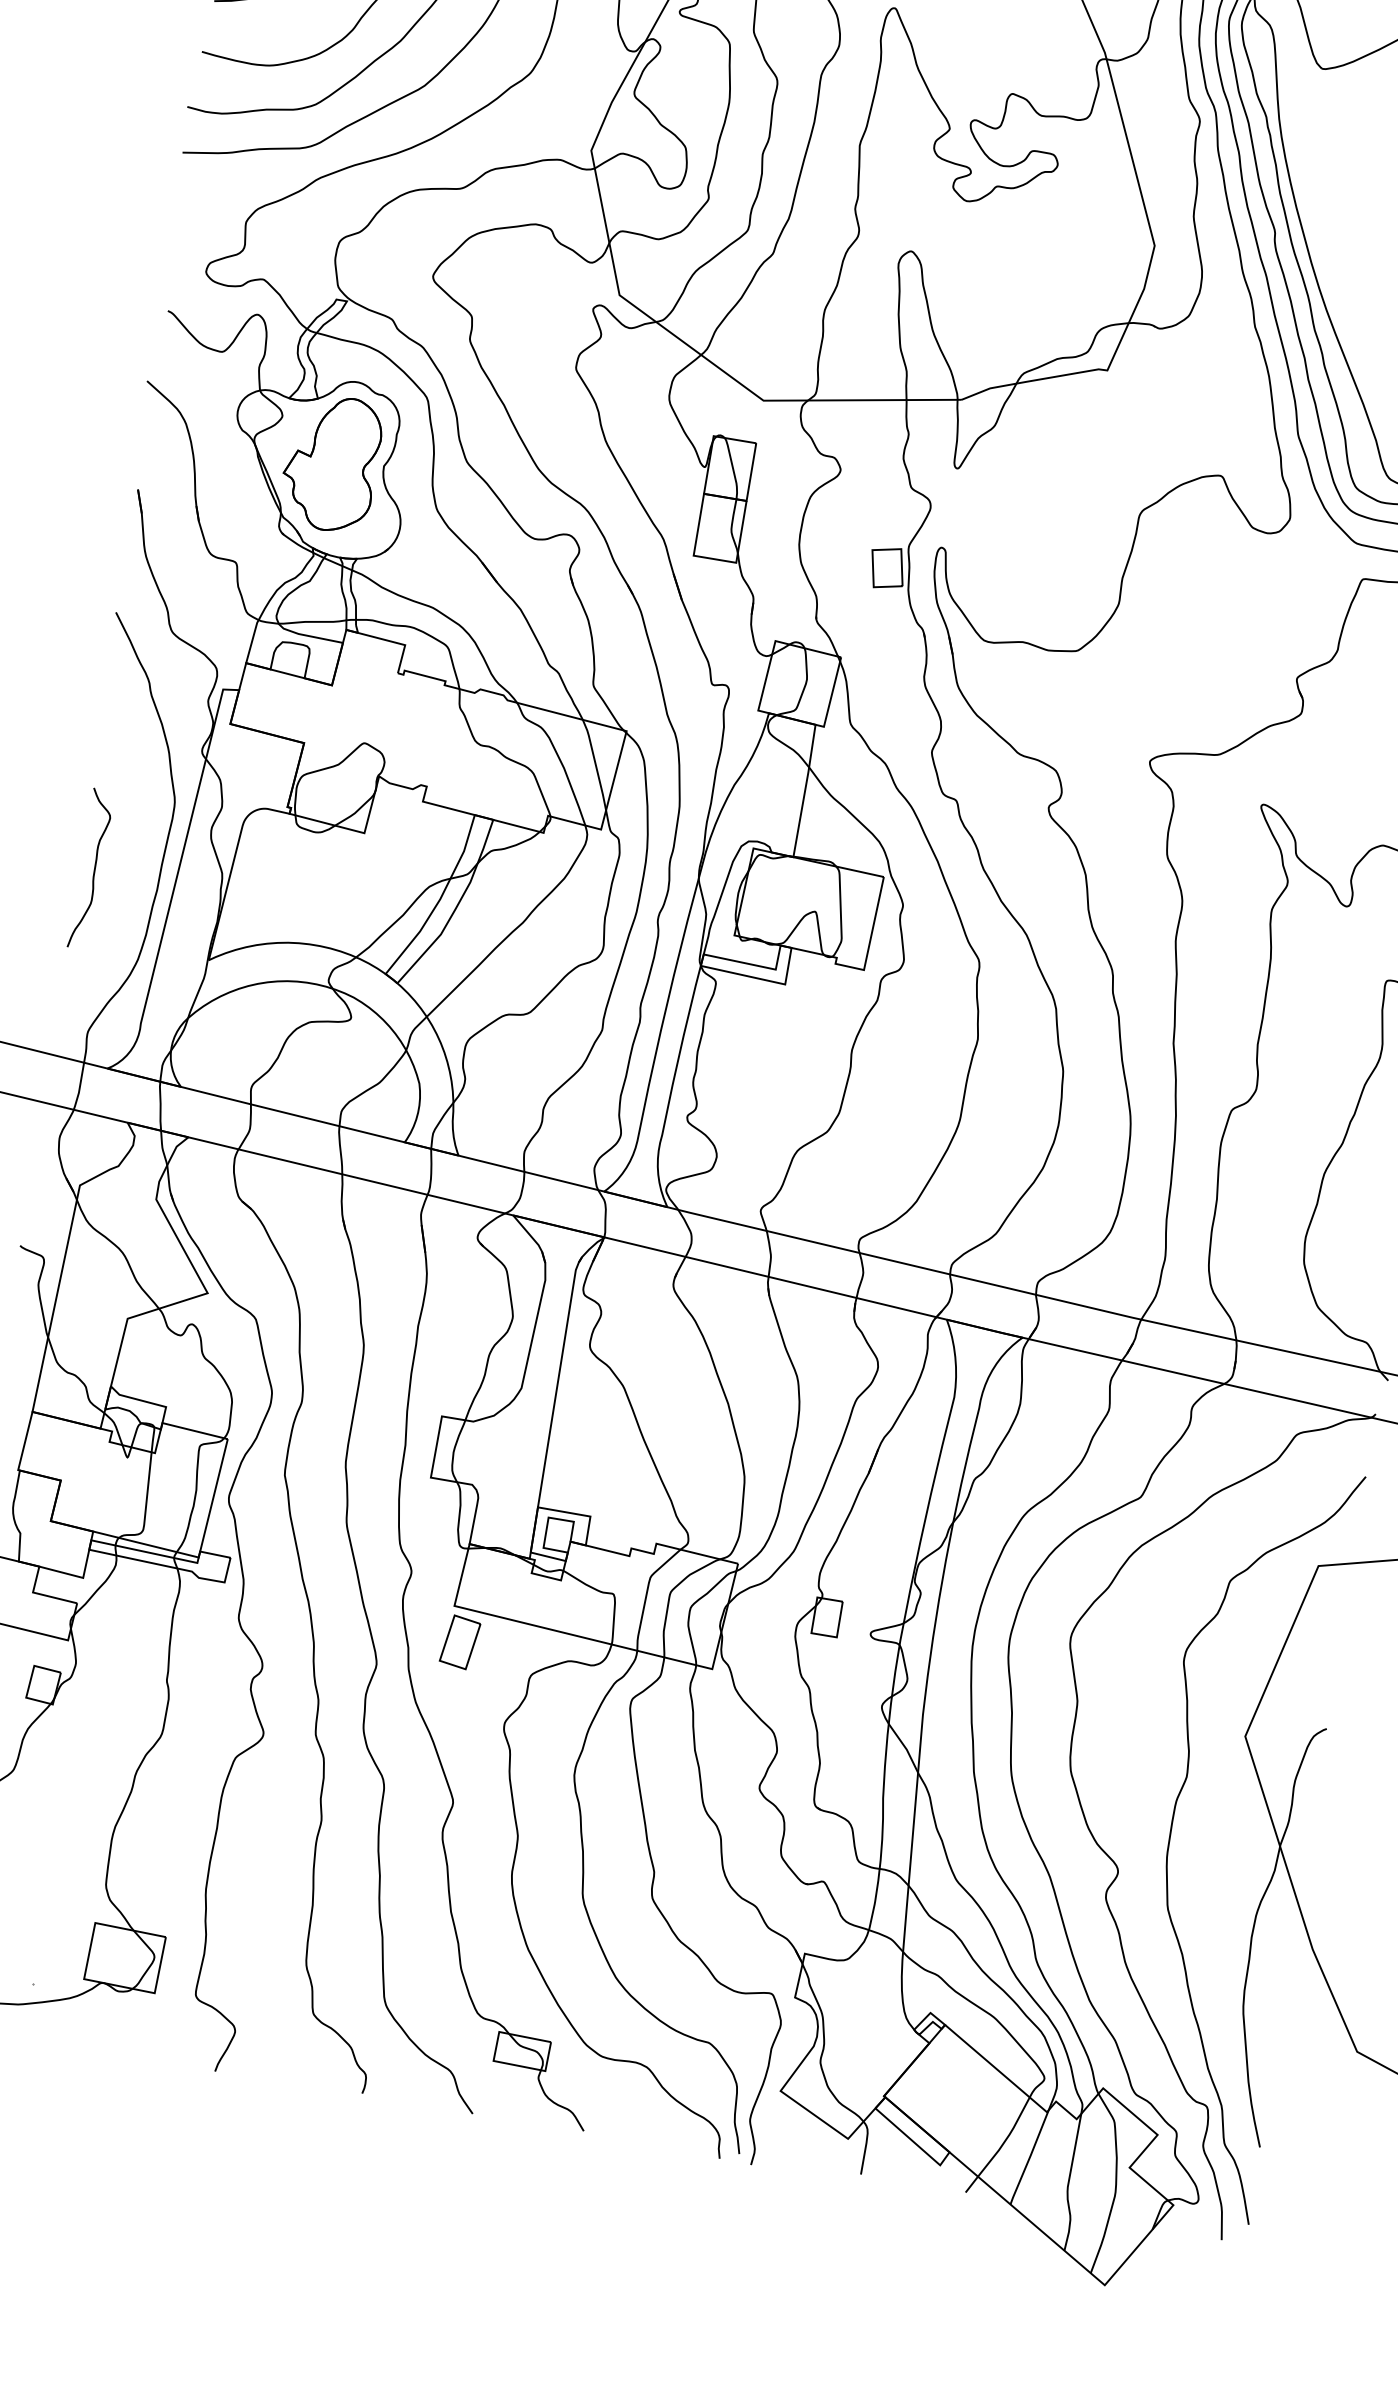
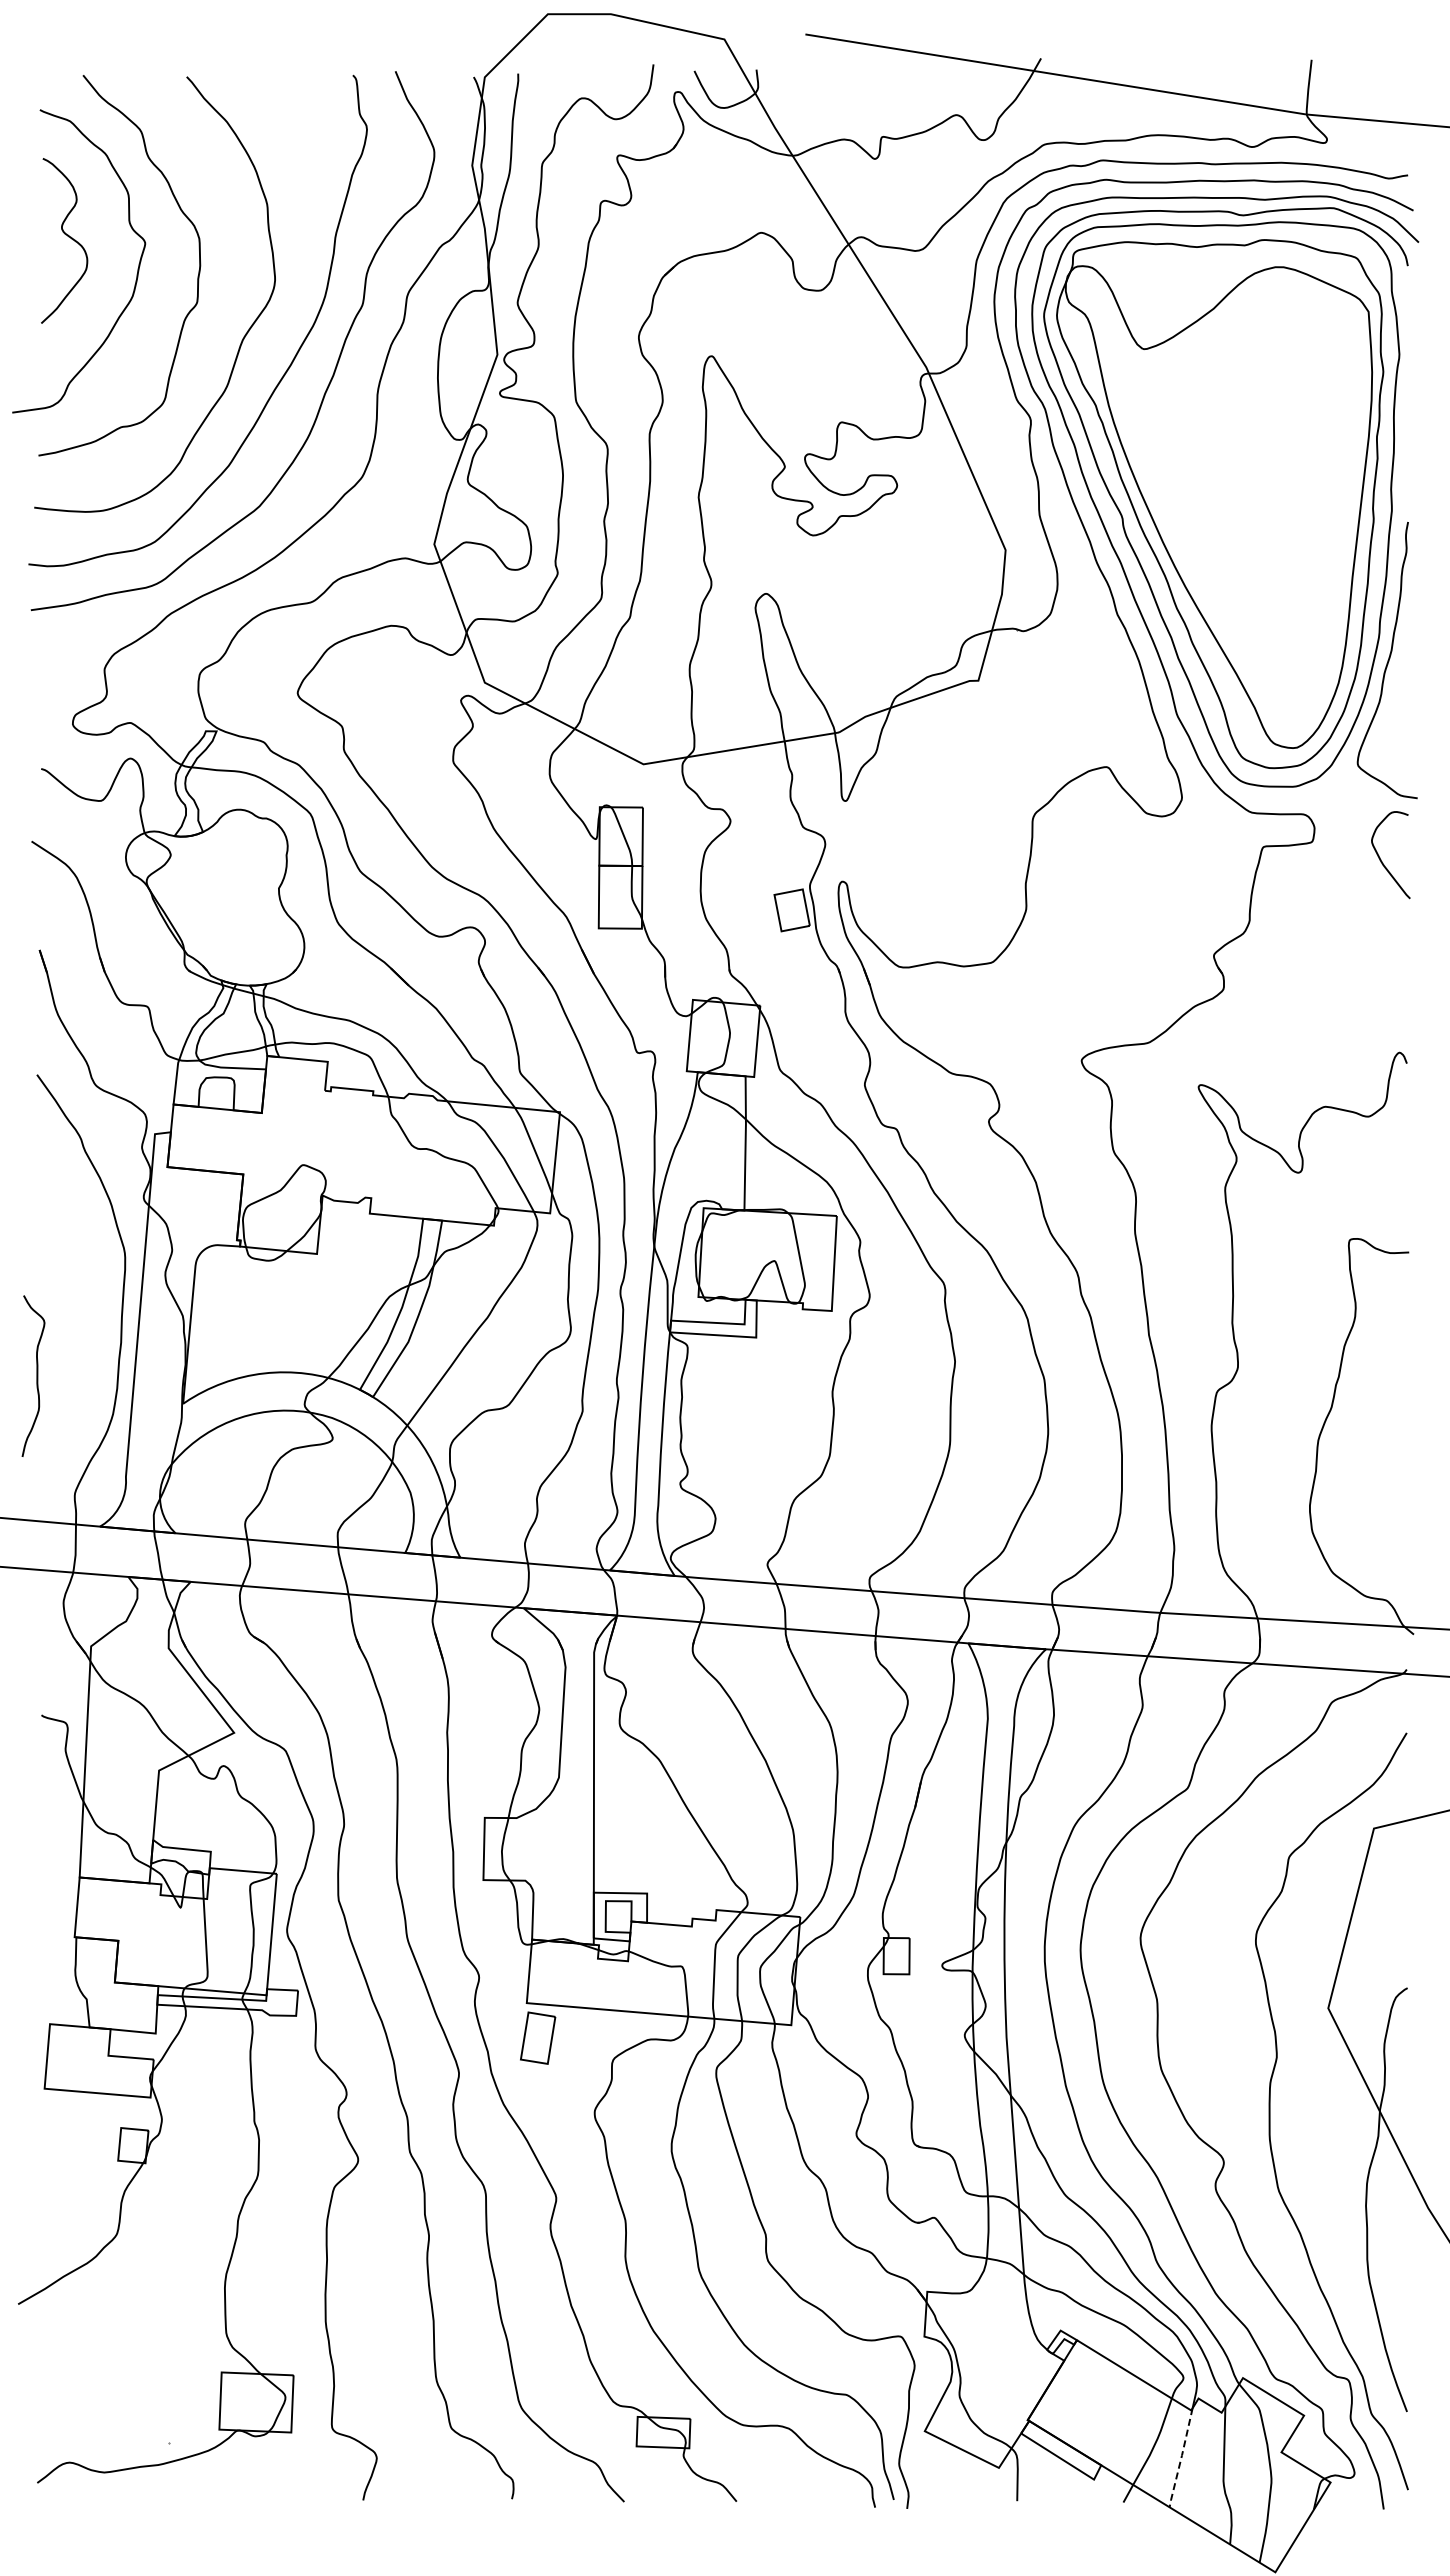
part: (330, 462) -> (225, 893), removed
curve: (94, 868) -> (36, 1375), moved
line: (1029, 2158) -> (1181, 2458), solid -> dashed

